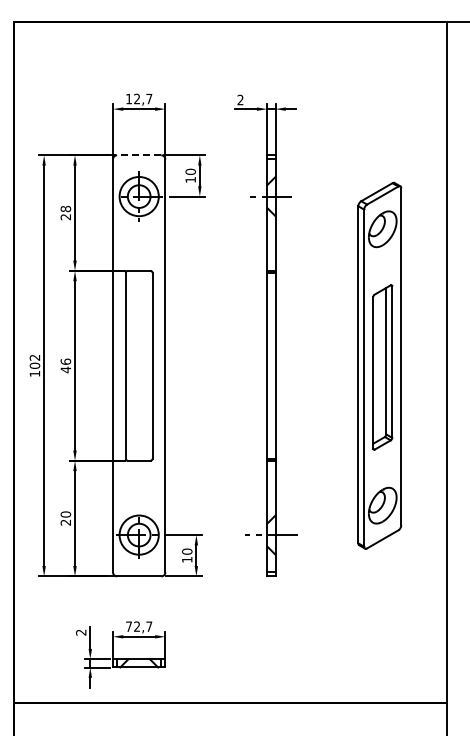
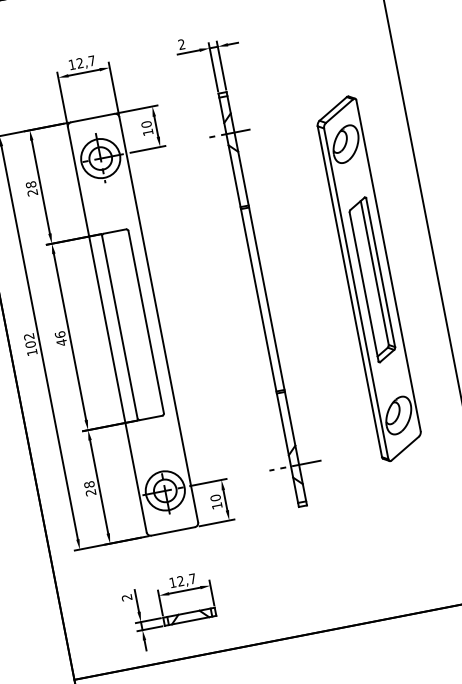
line: (138, 155) -> (92, 118), dashed -> solid
text: (65, 514) -> (89, 484), 20 -> 28
text: (128, 626) -> (172, 582), 72,7 -> 12,7

